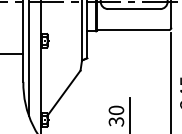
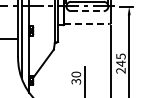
line: (134, 9) -> (87, 11), solid -> dashed
line: (132, 30) -> (86, 24), solid -> dashed

